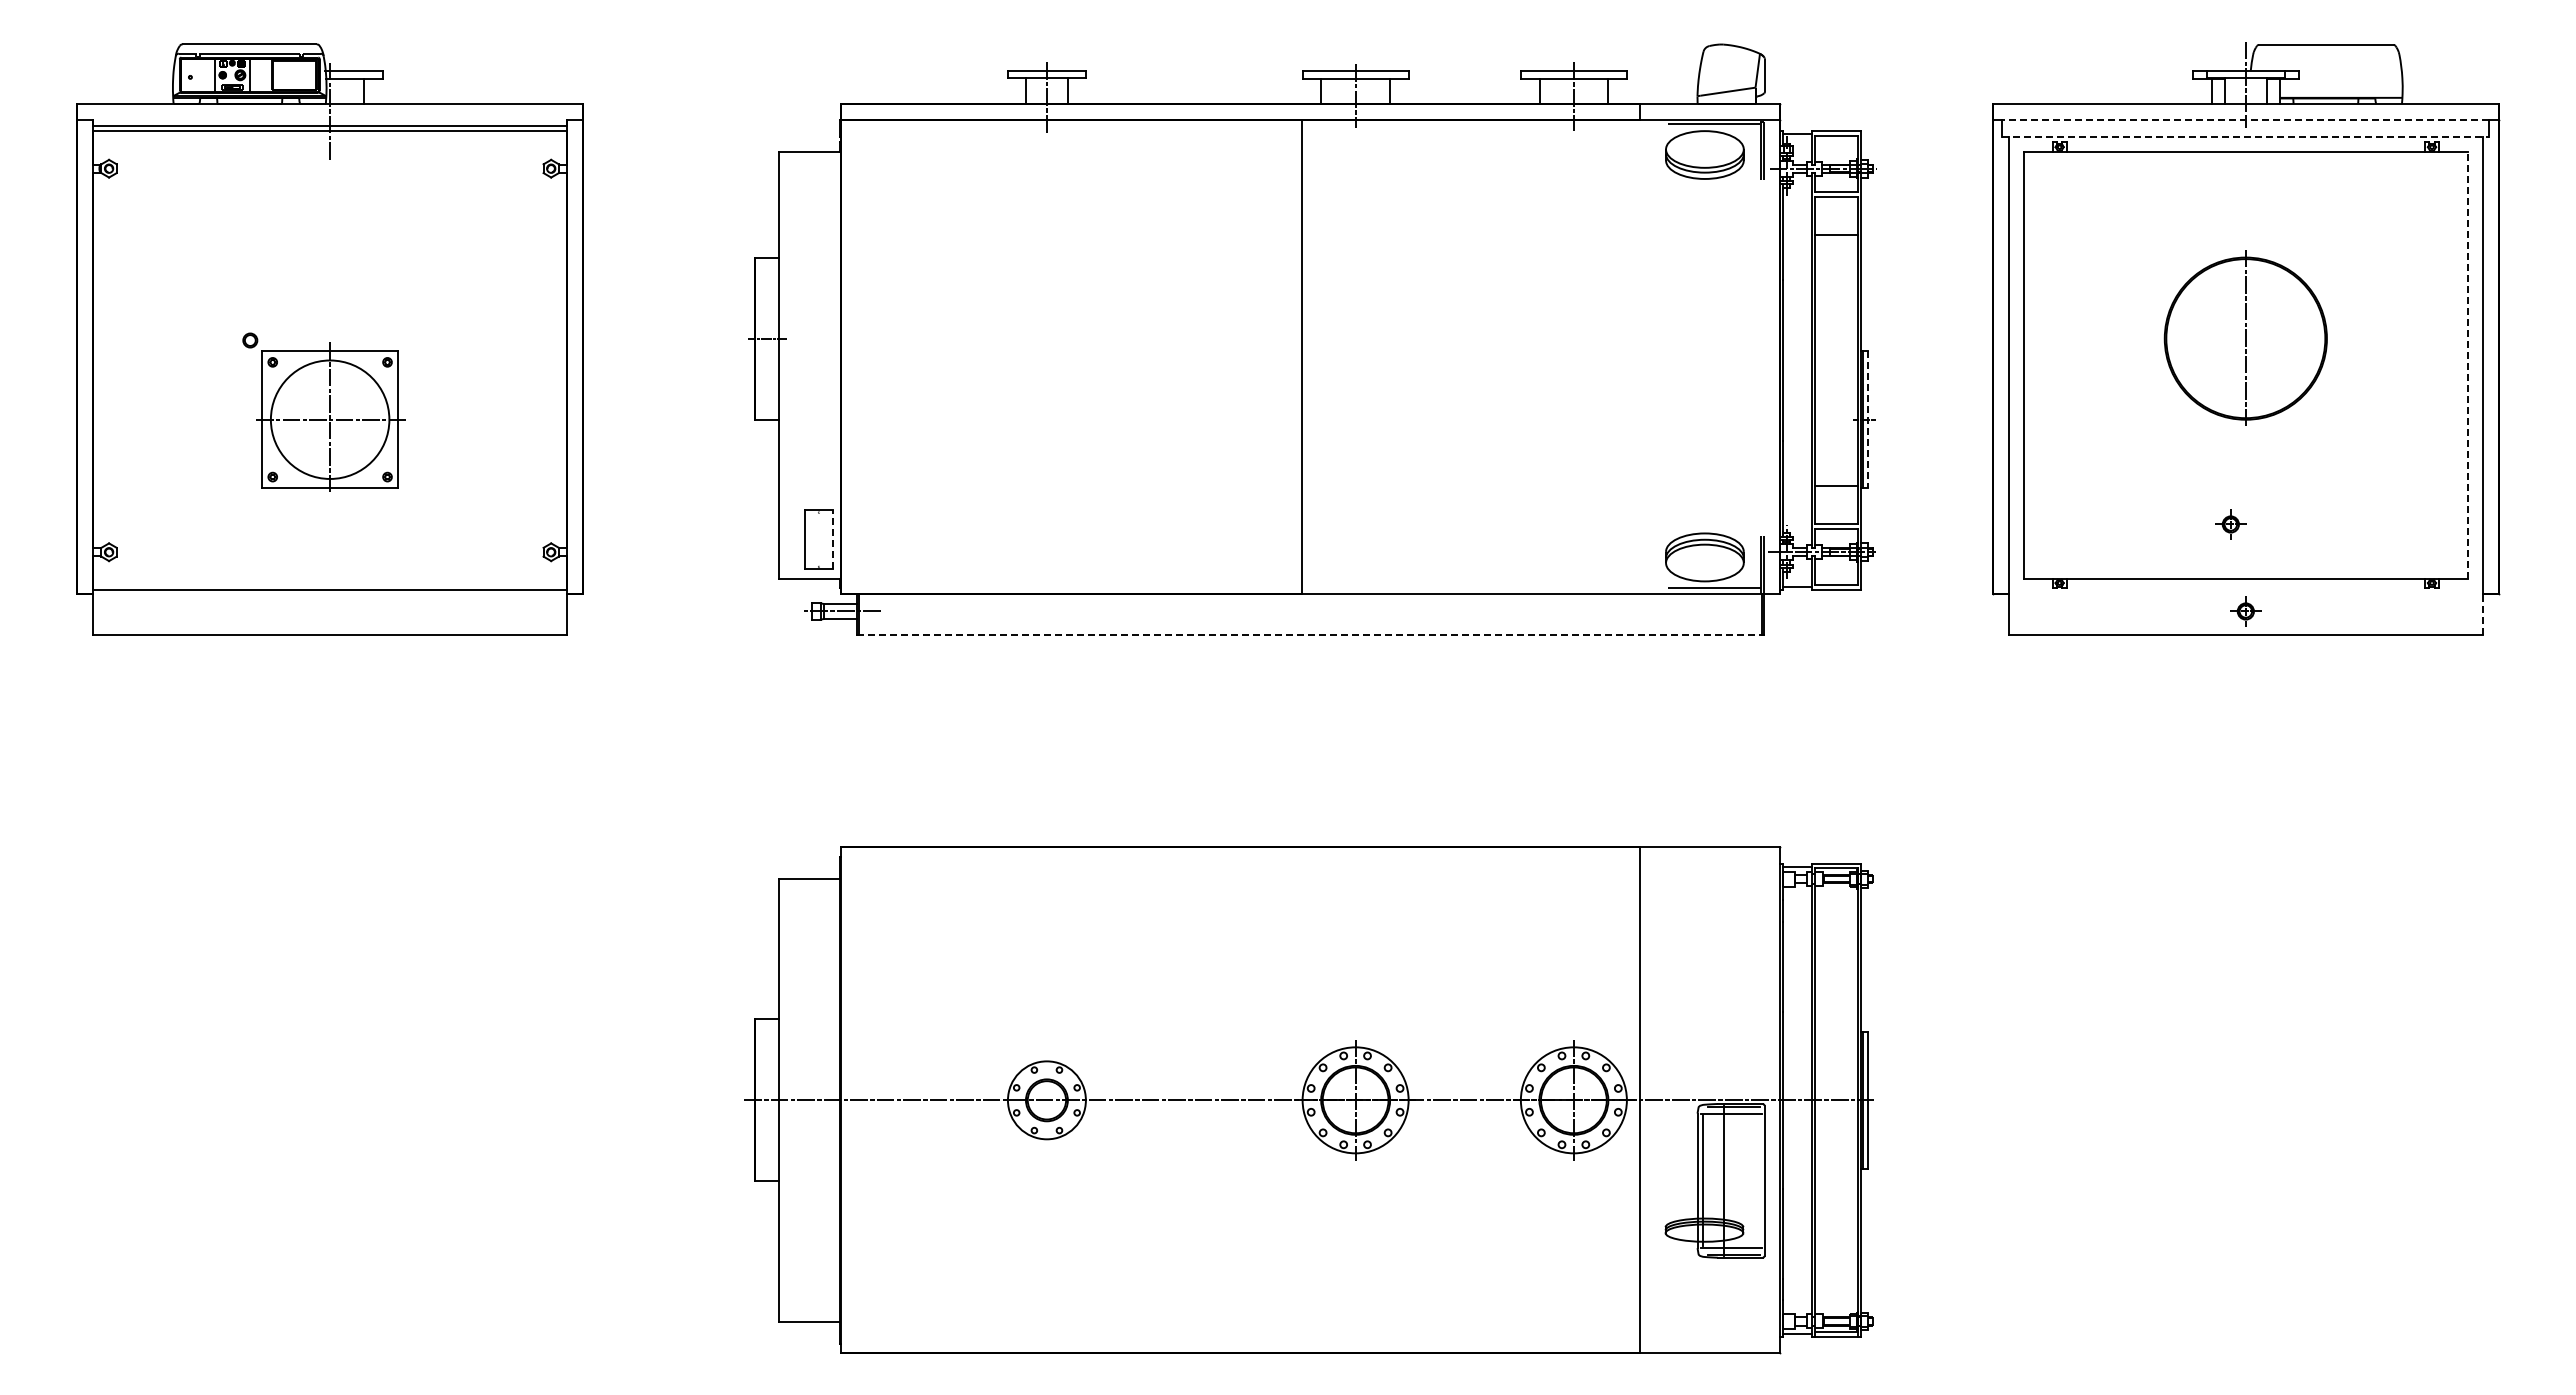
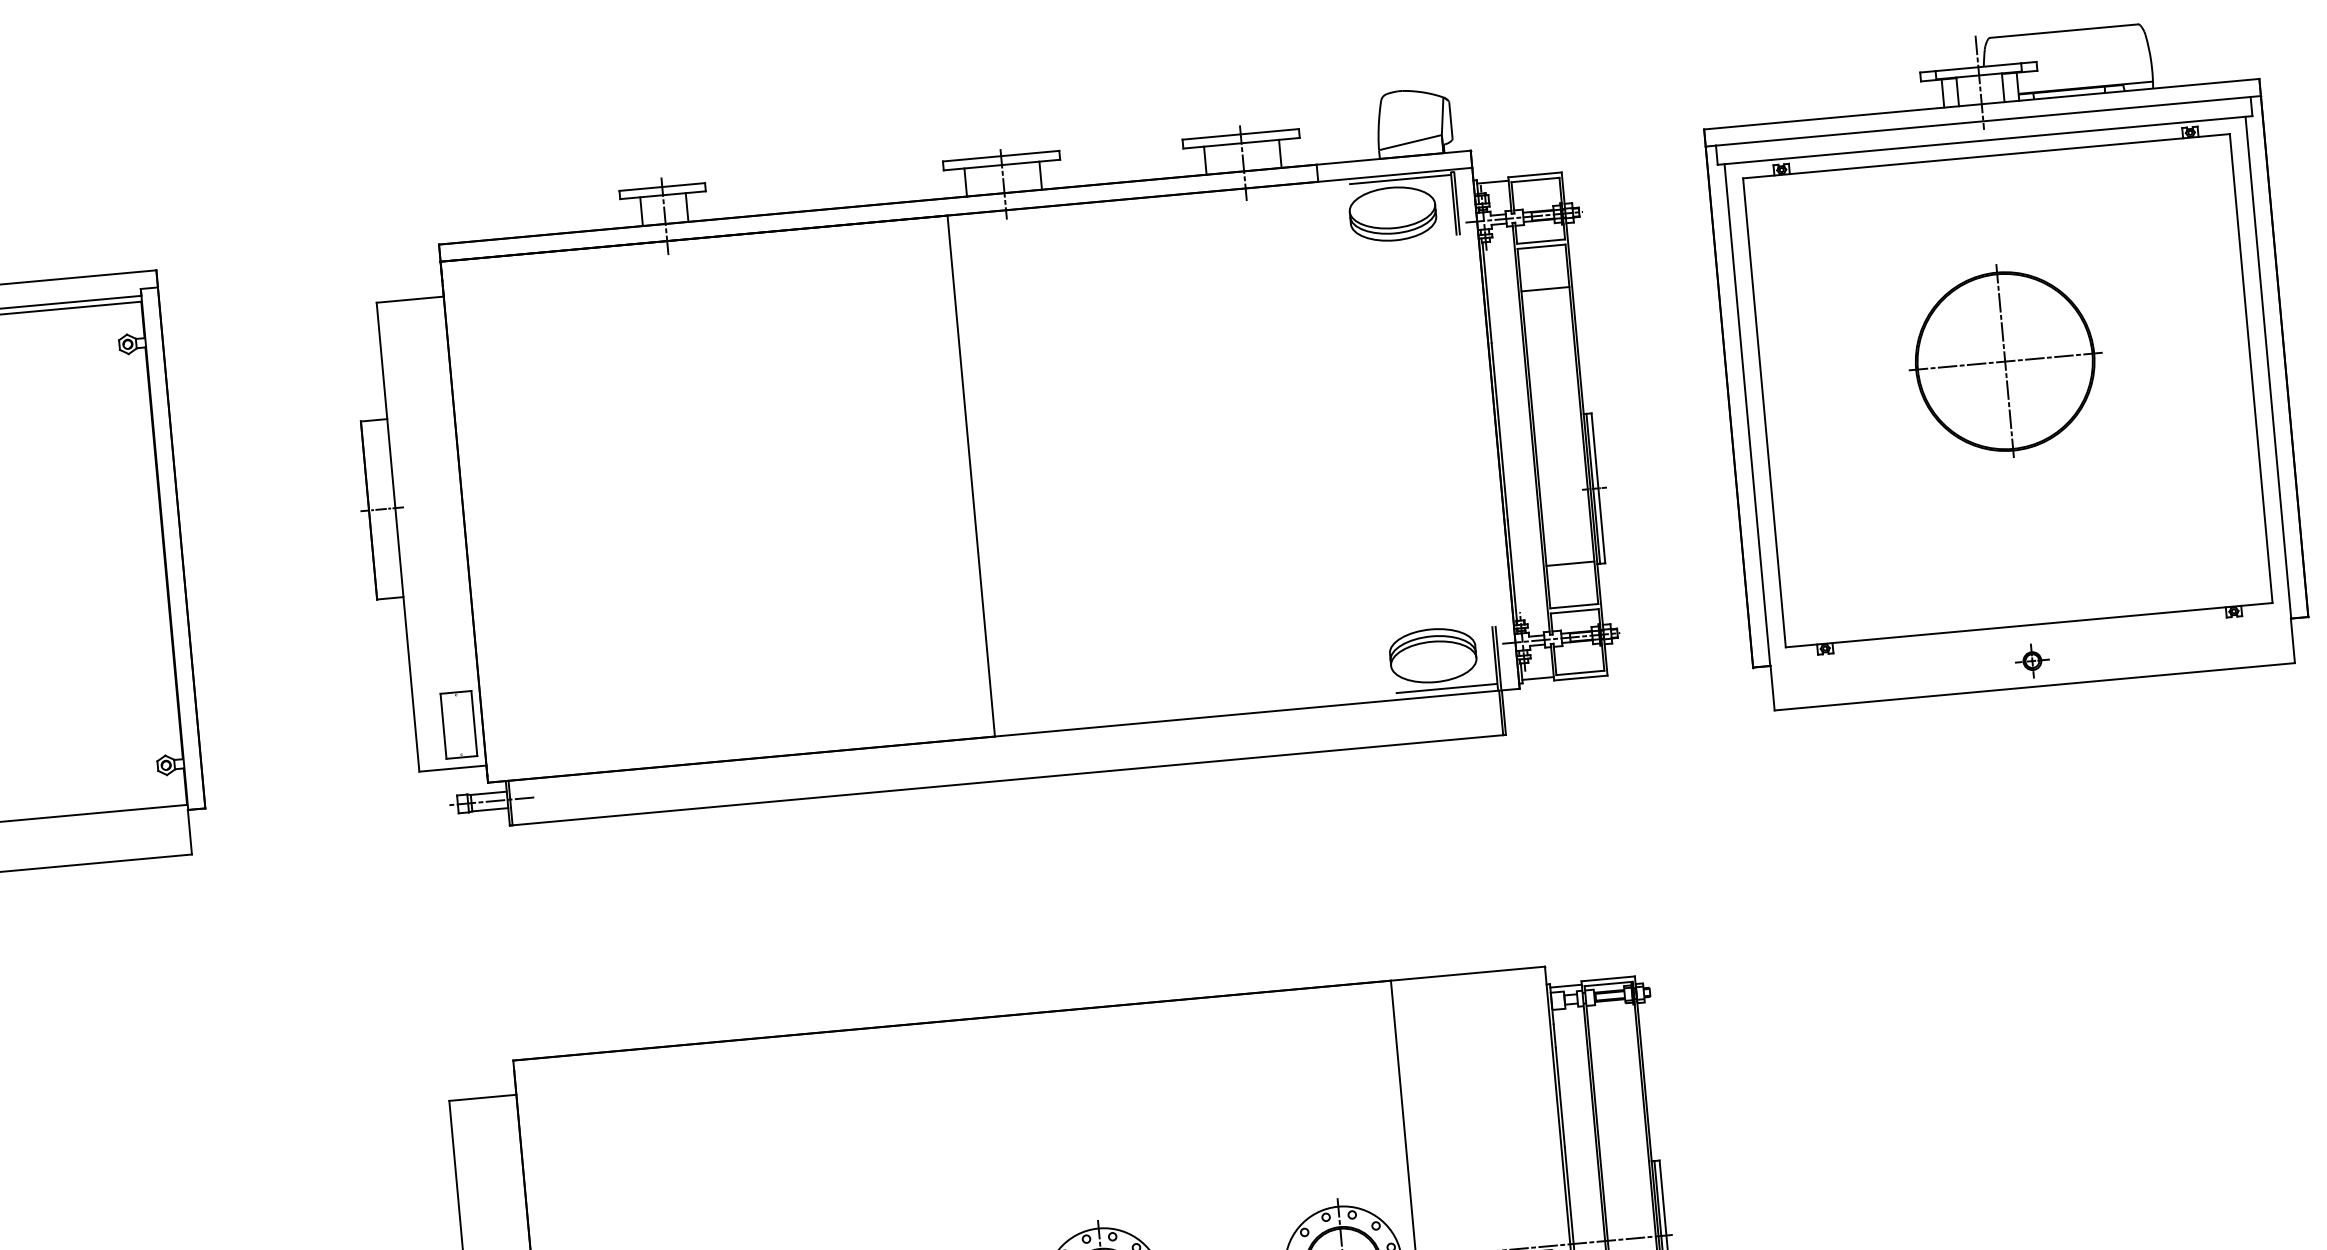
line: (2245, 119) -> (1982, 121), dashed -> solid
line: (2245, 137) -> (1984, 140), dashed -> solid
line: (2245, 338) -> (2004, 361), added
line: (2467, 365) -> (2251, 368), dashed -> solid
line: (1867, 420) -> (1598, 489), dashed -> solid
part: (2230, 524) -> (2006, 567), removed
line: (833, 539) -> (474, 723), dashed -> solid
line: (2482, 614) -> (2292, 640), dashed -> solid
line: (1310, 634) -> (1007, 779), dashed -> solid

